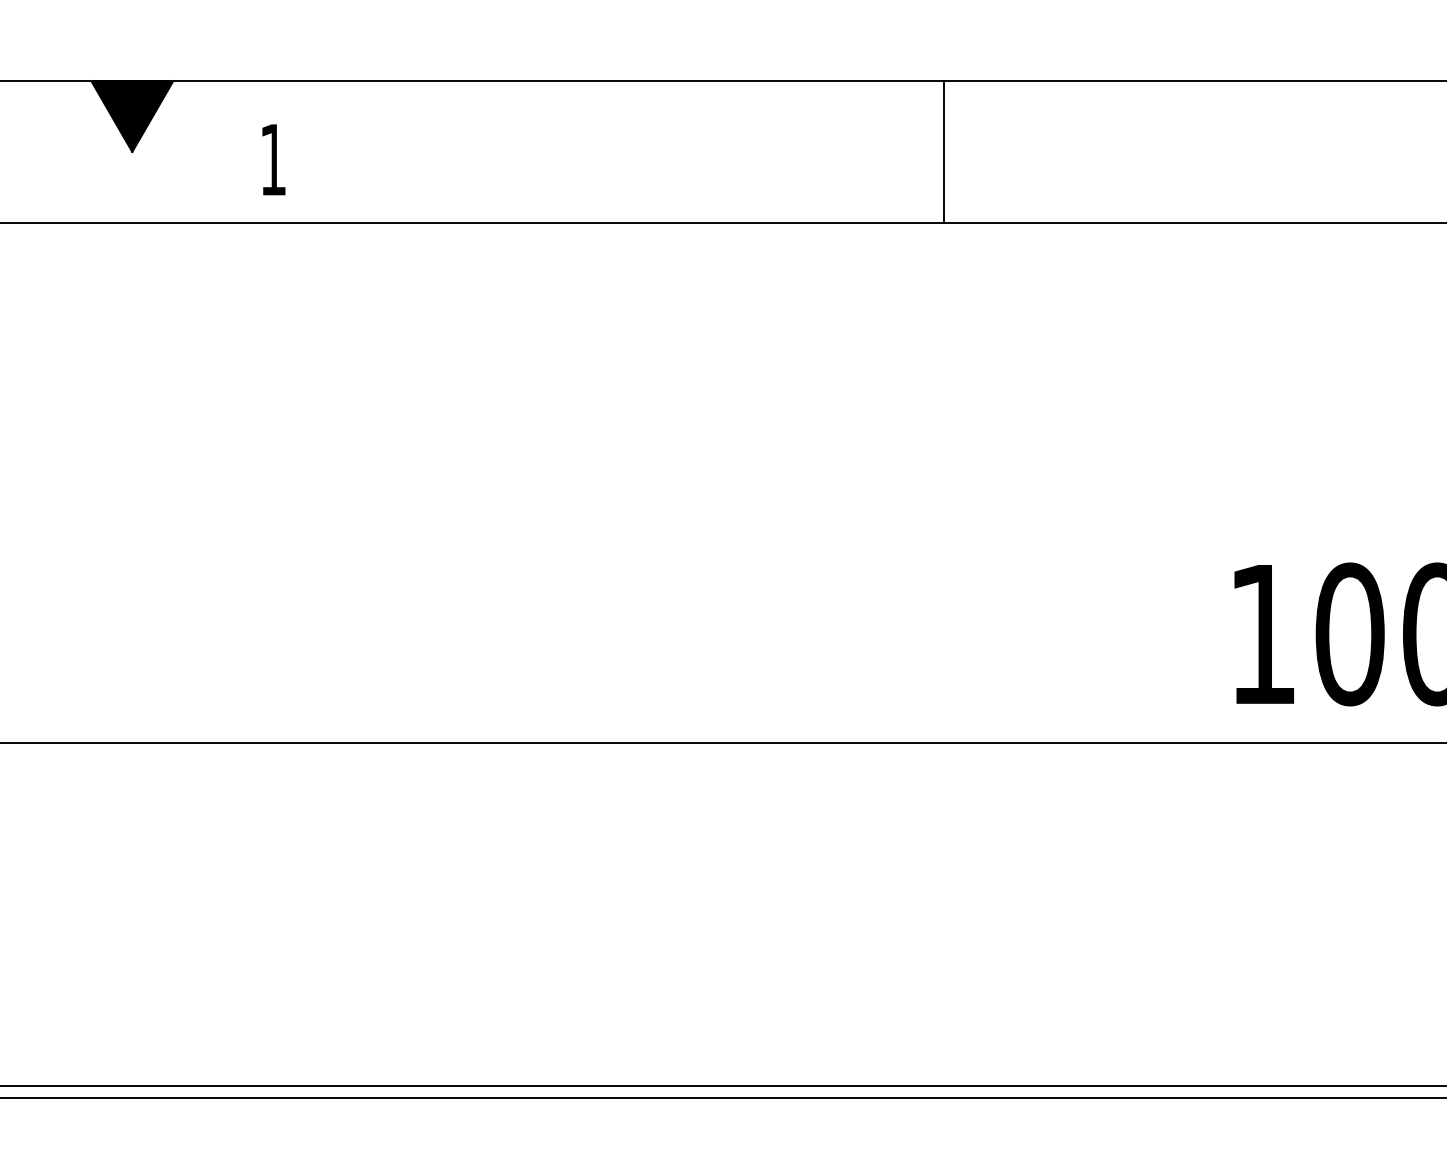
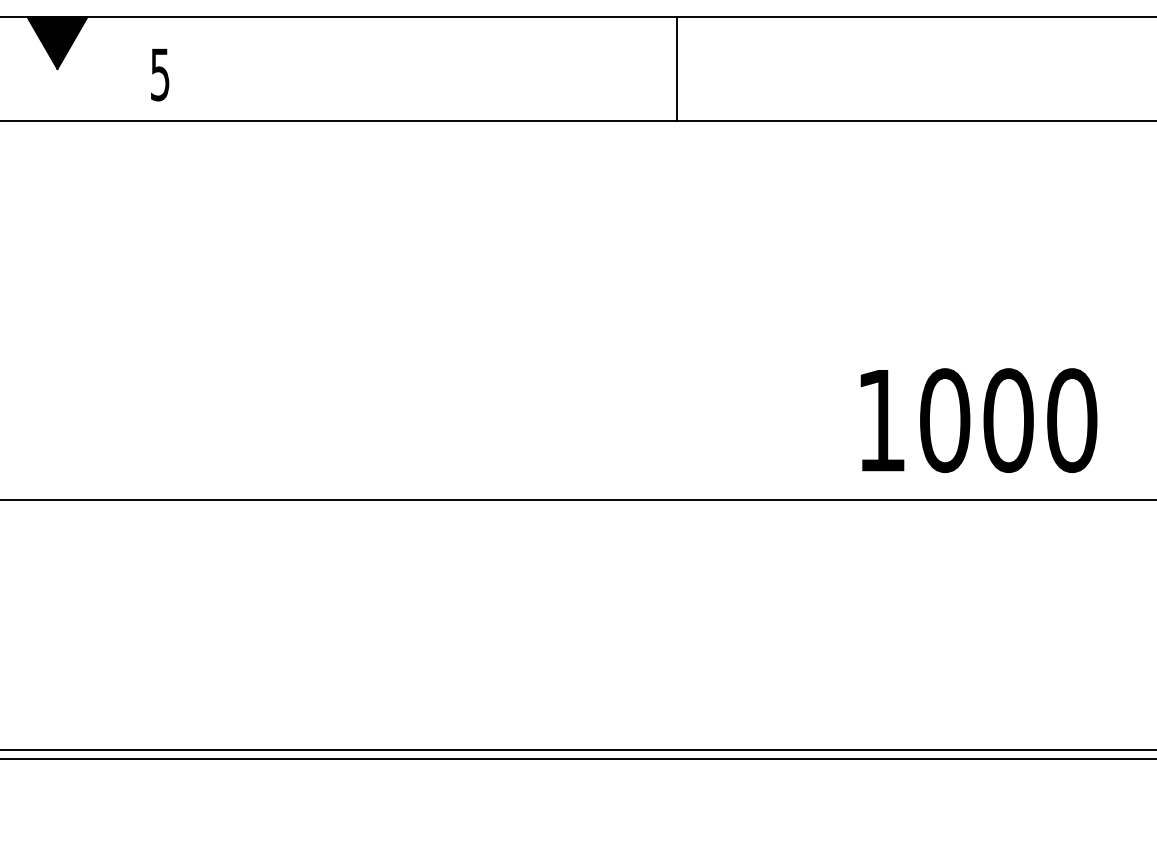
line: (944, 151) -> (677, 68), moved
text: (273, 159) -> (160, 74), 1 -> 5

